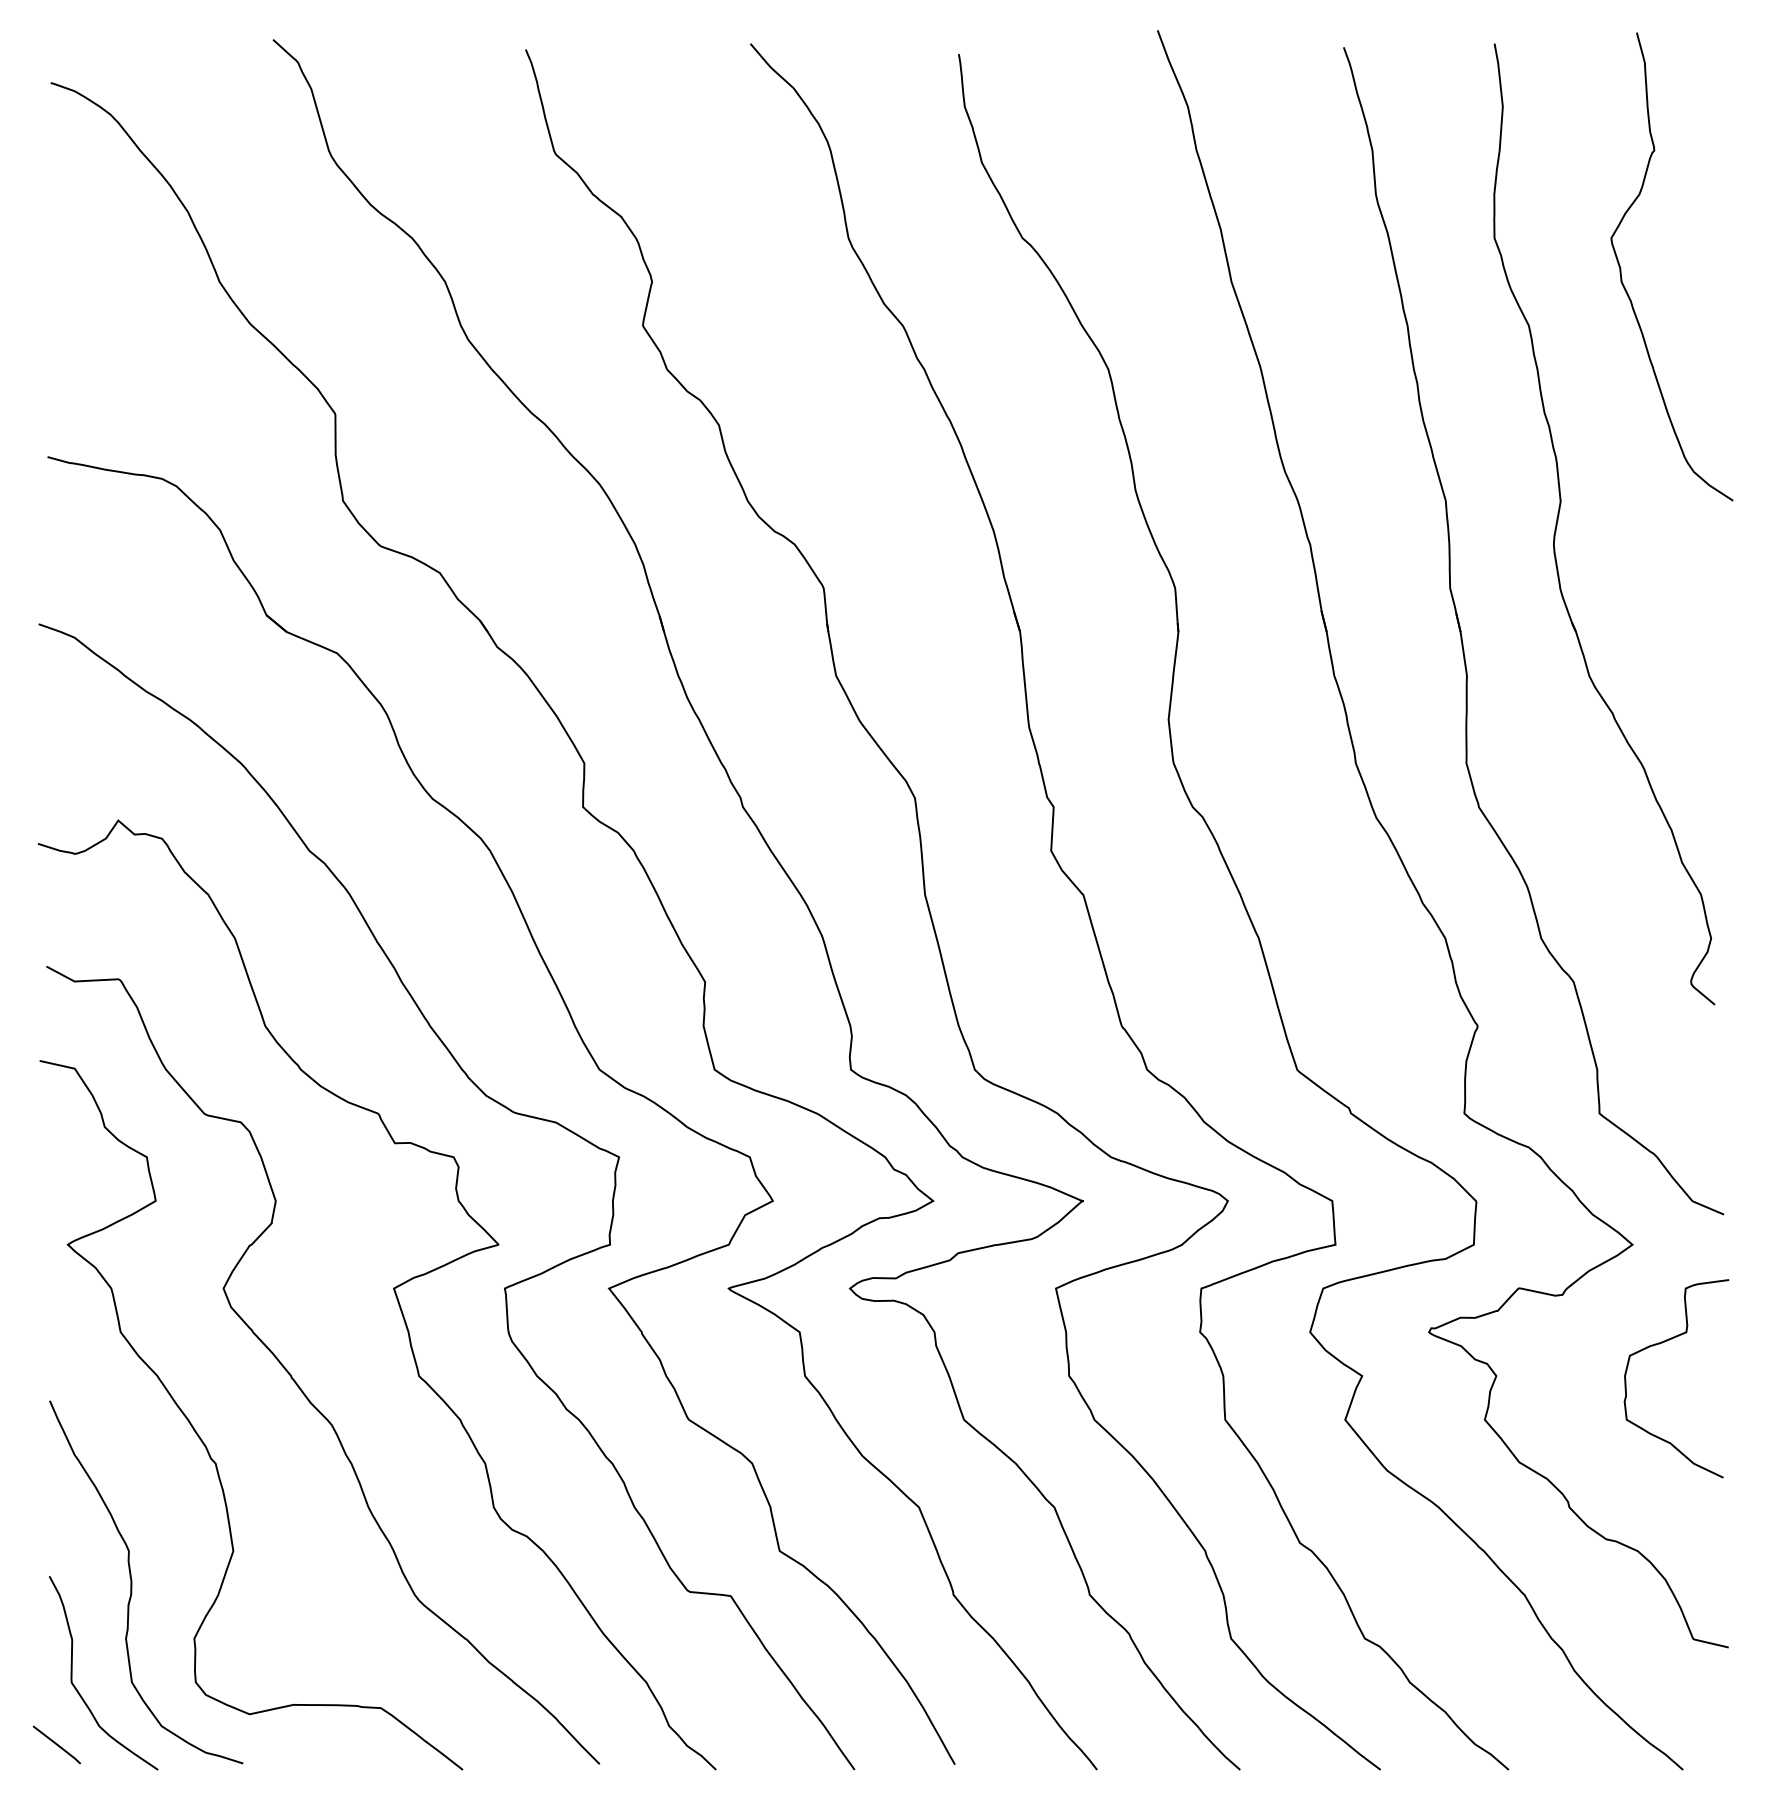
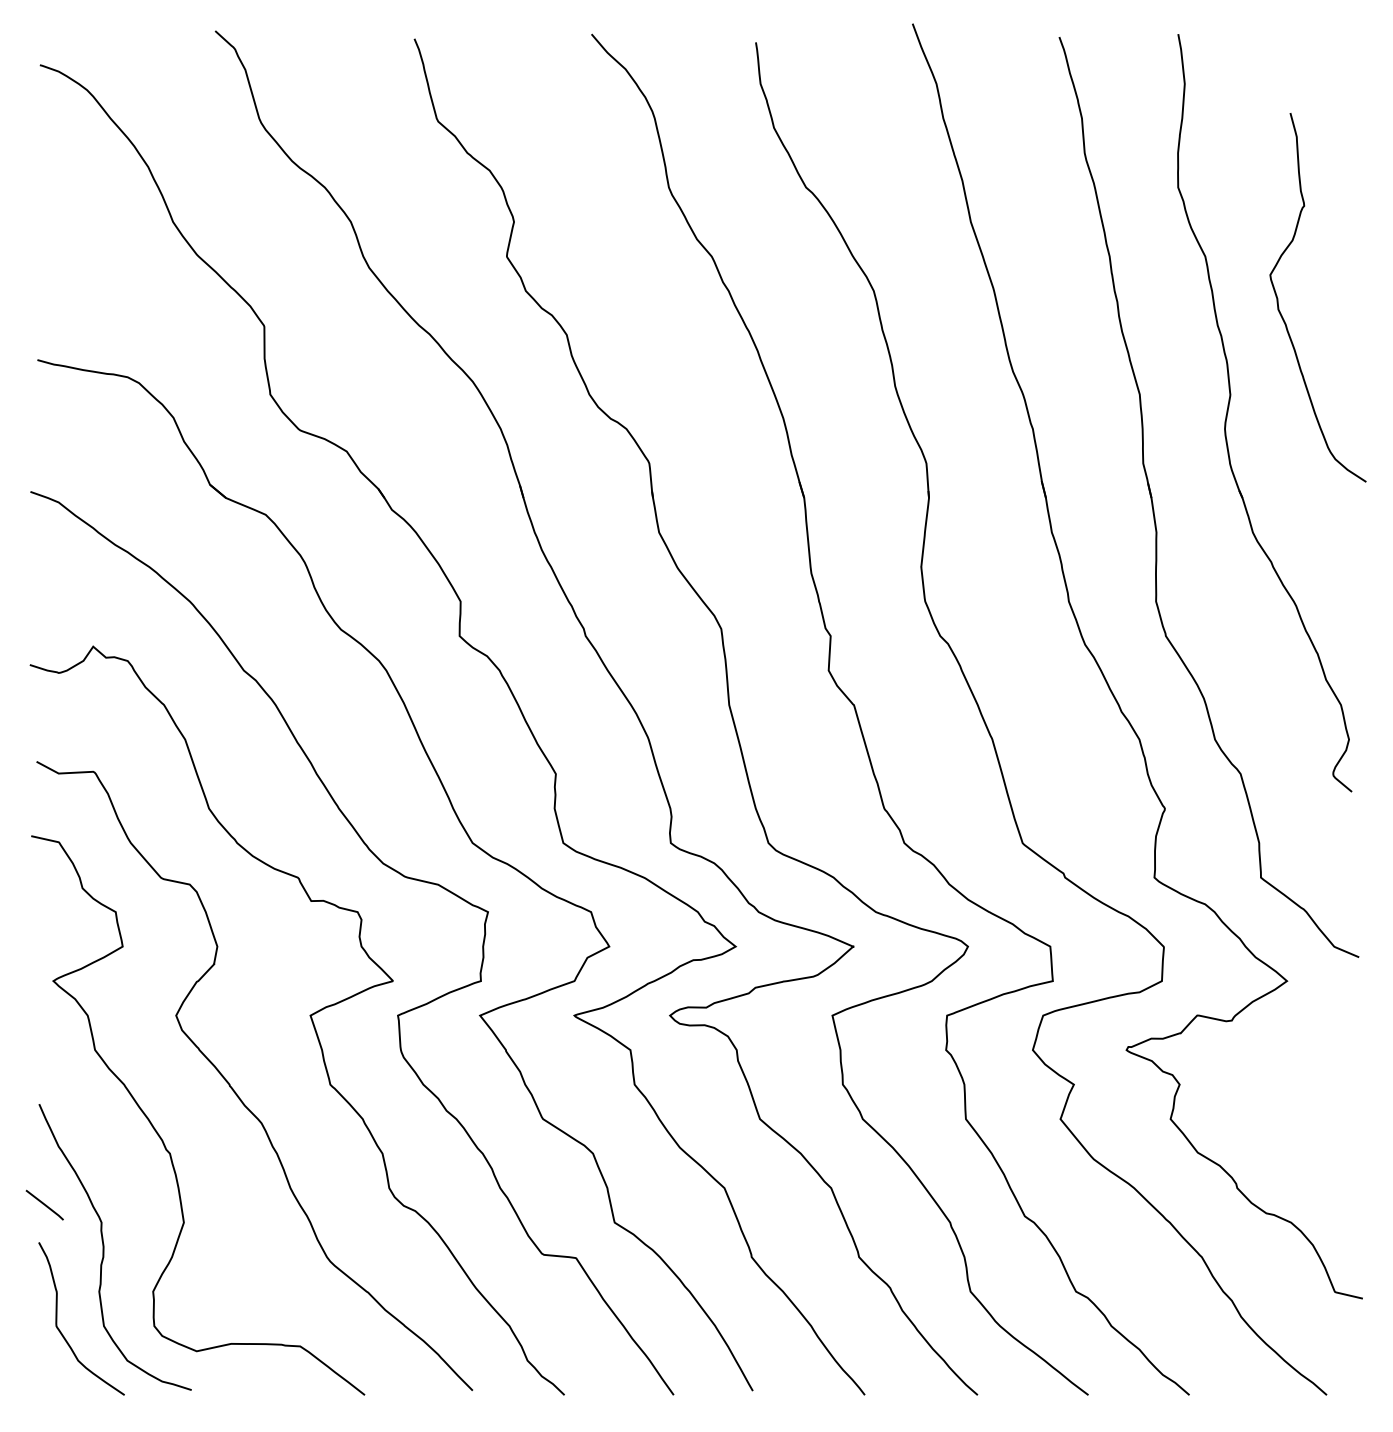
curve: (1621, 268) -> (1278, 298), moved
curve: (1662, 1343) -> (1310, 1058), removed
line: (56, 1744) -> (44, 1204), moved

